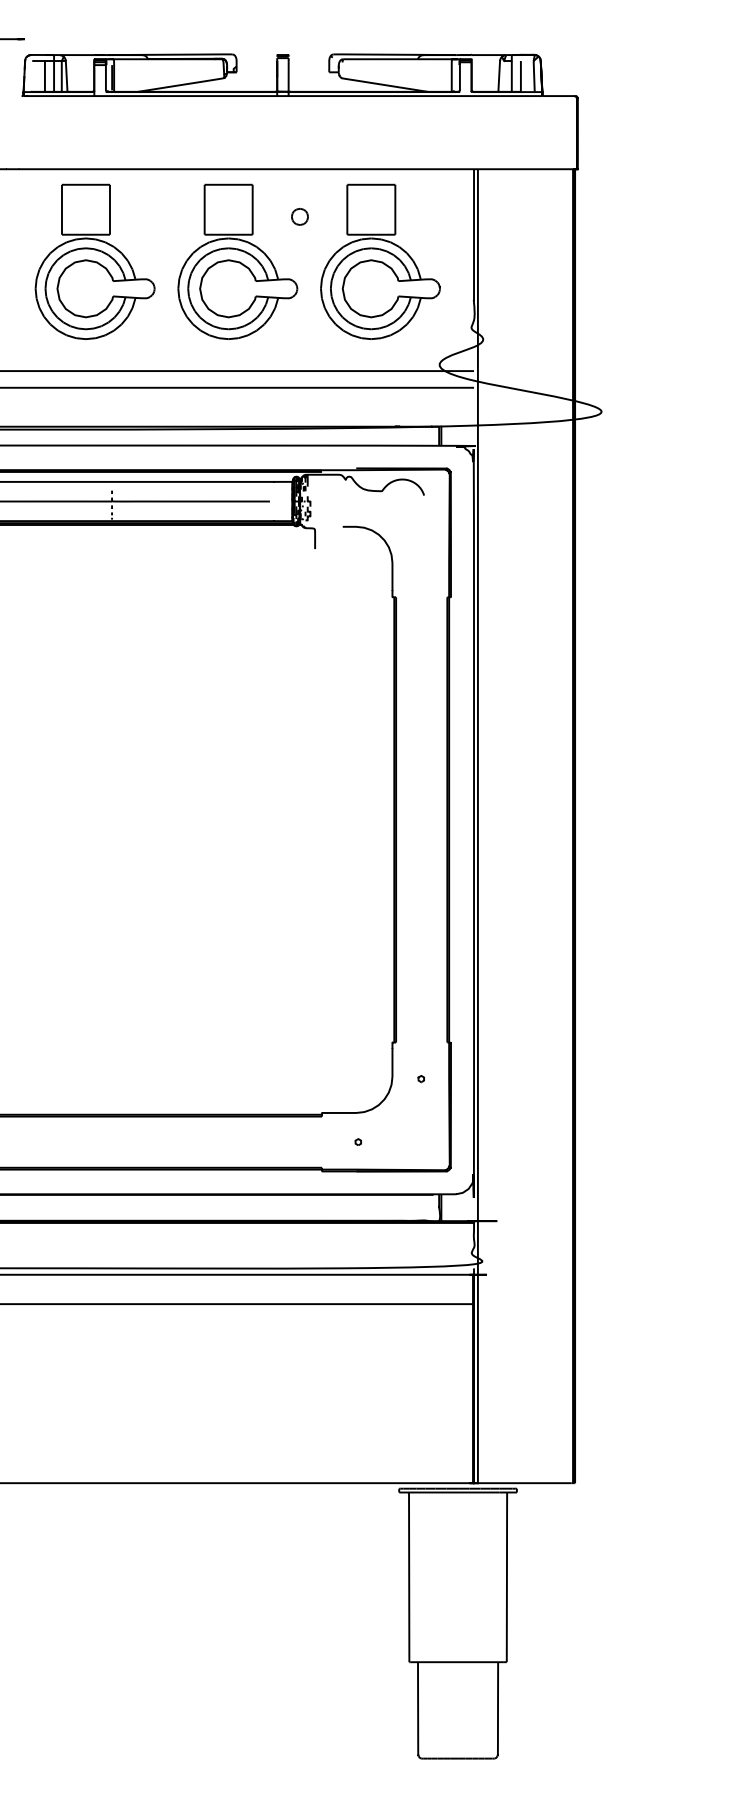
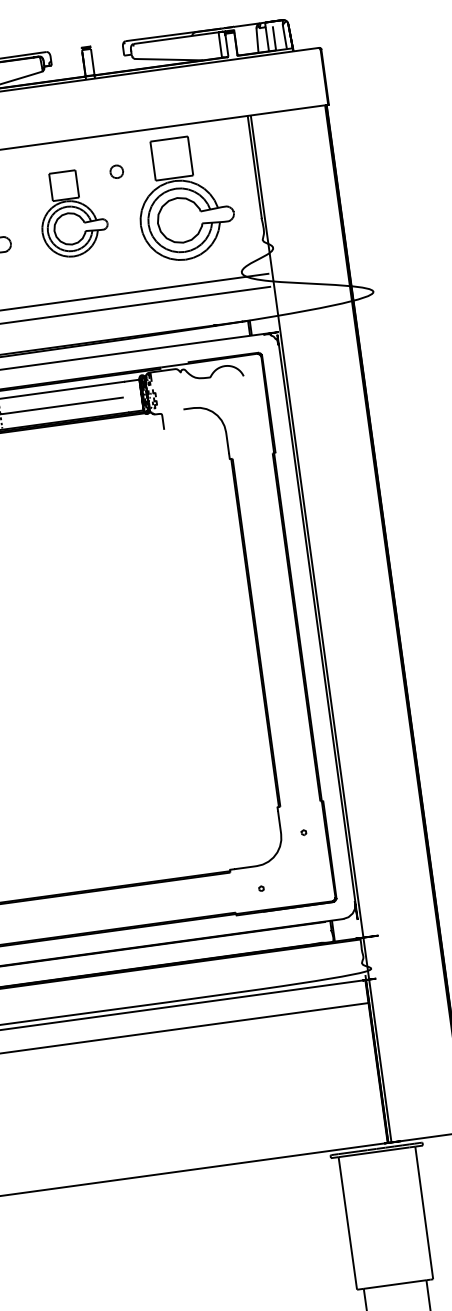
part: (237, 261) -> (72, 213), size x0.7

